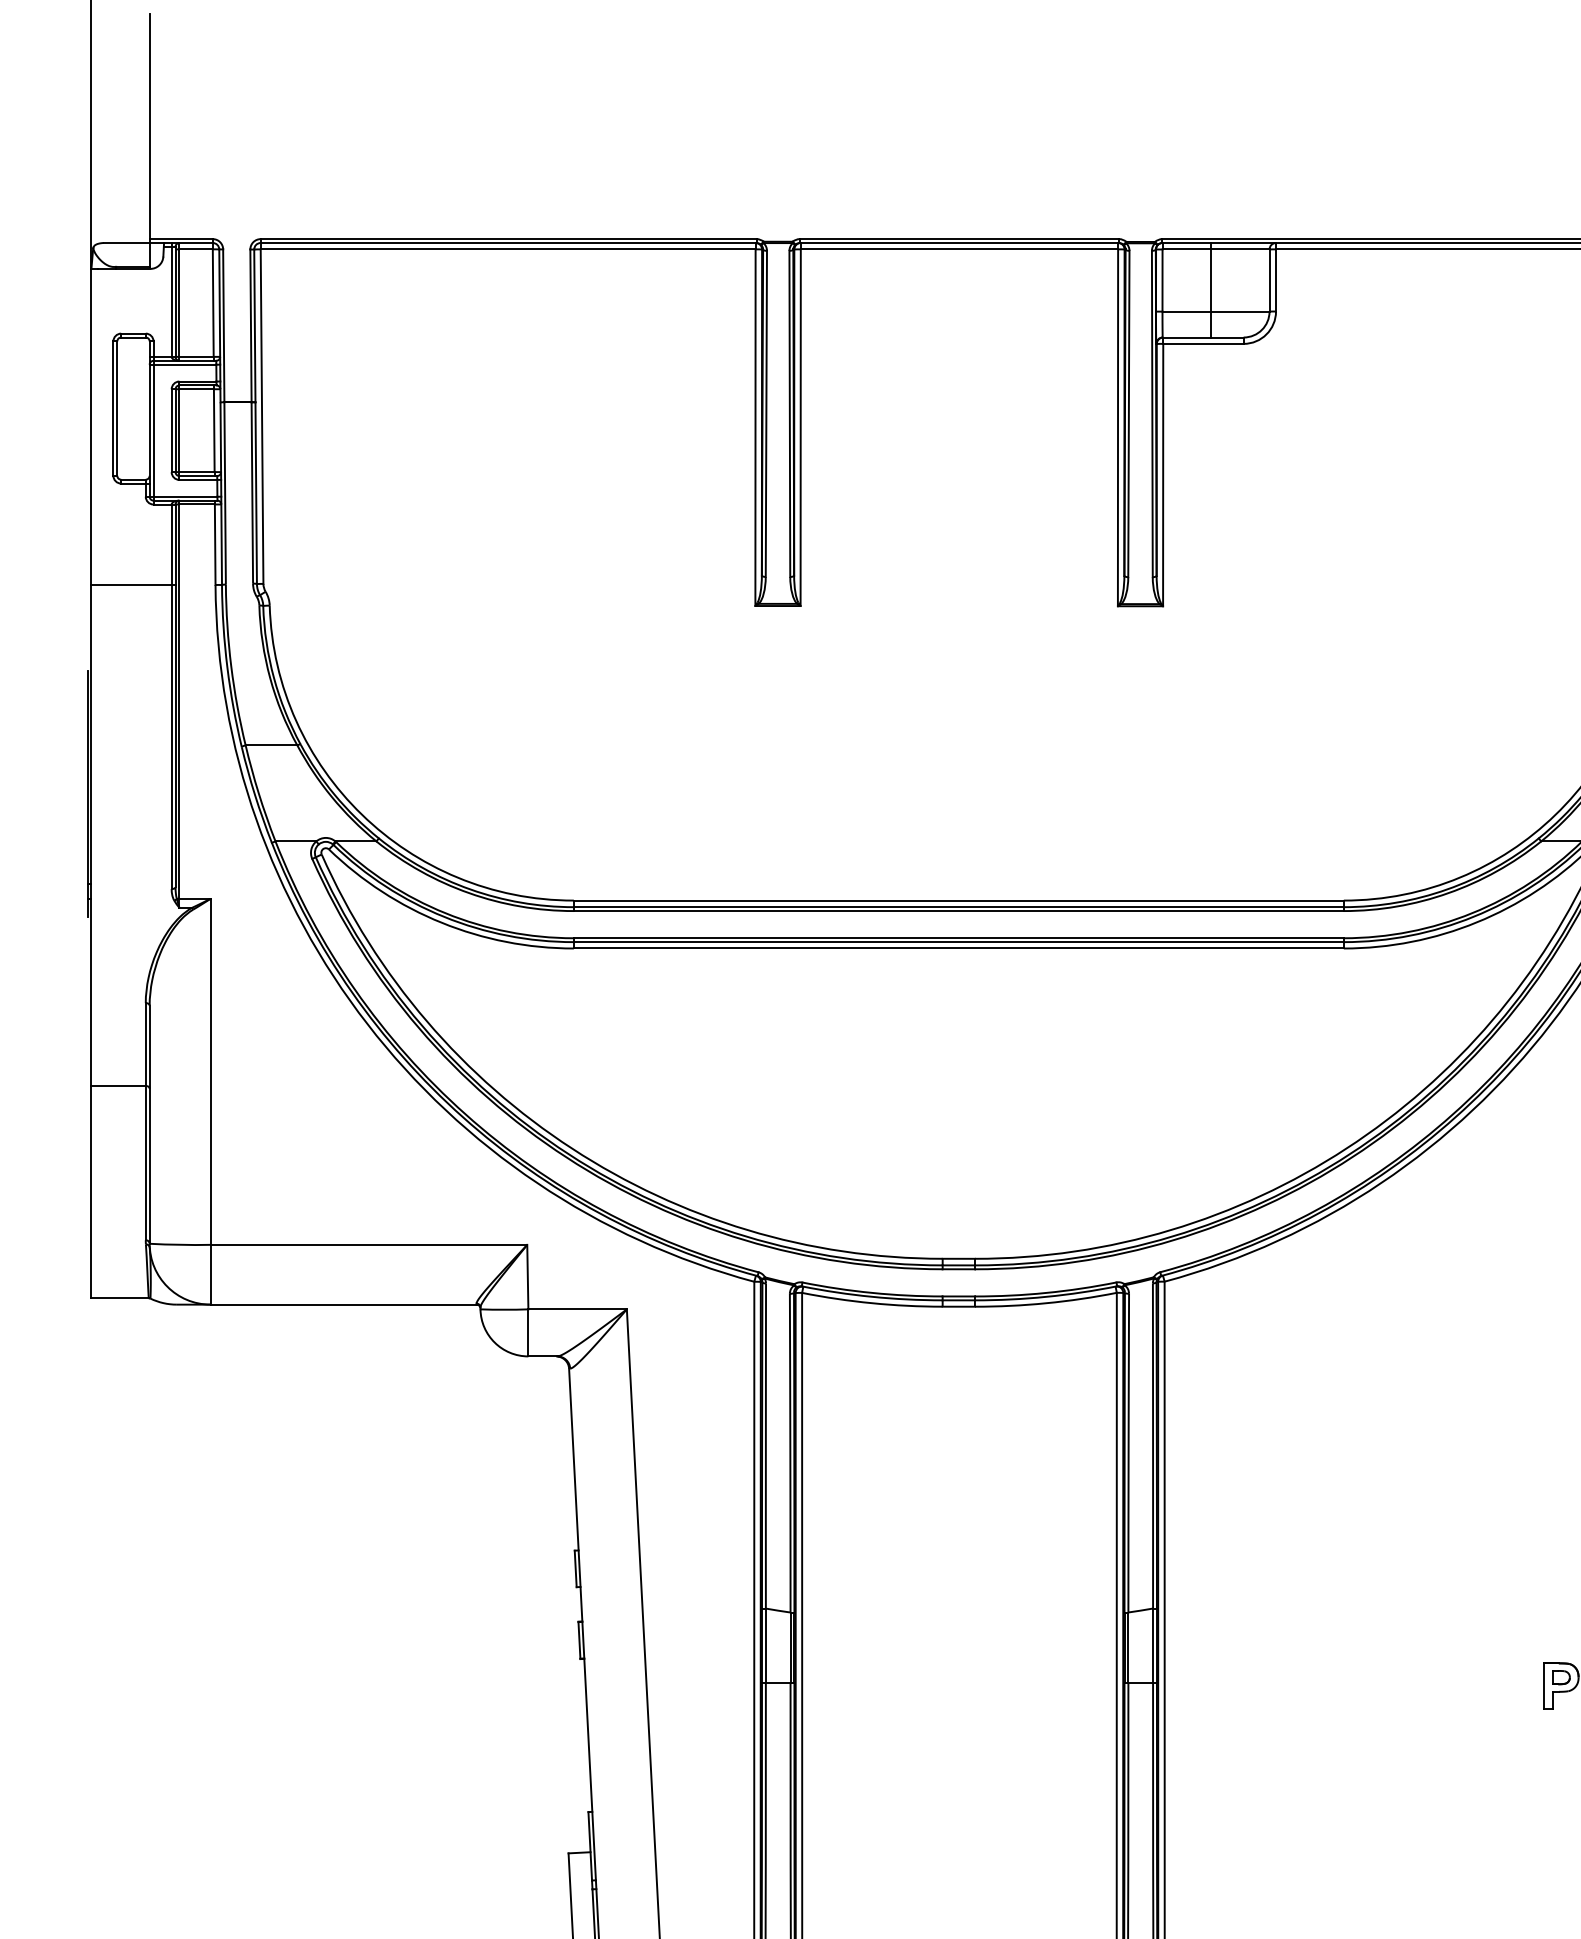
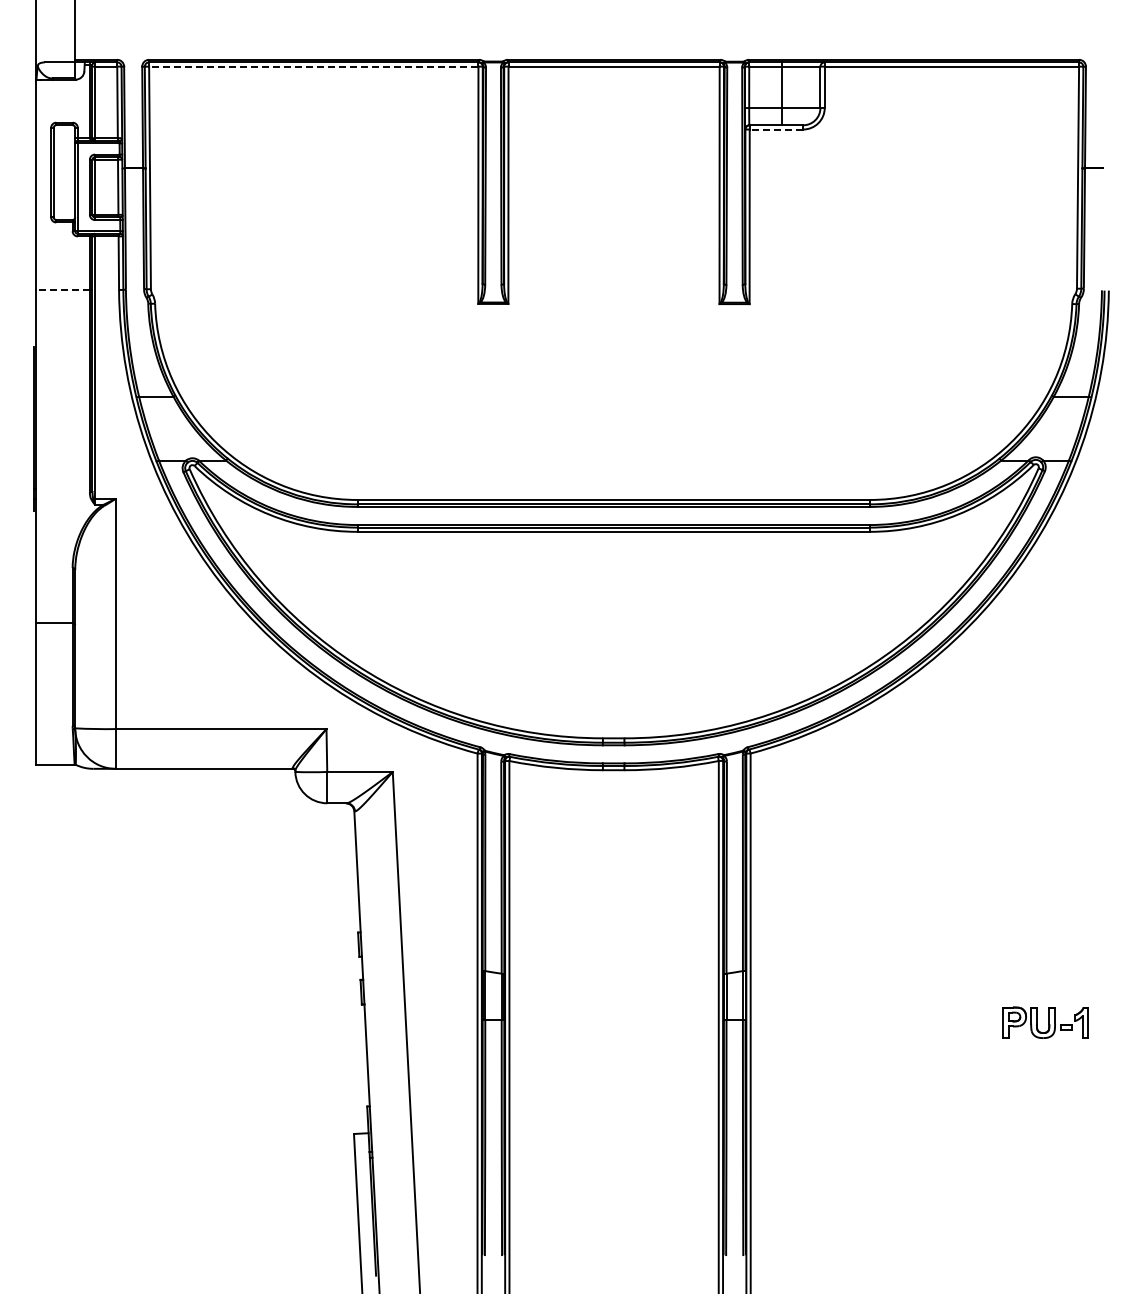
line: (507, 249) -> (313, 66), solid -> dashed
line: (1203, 343) -> (776, 129), solid -> dashed
line: (132, 584) -> (63, 289), solid -> dashed

